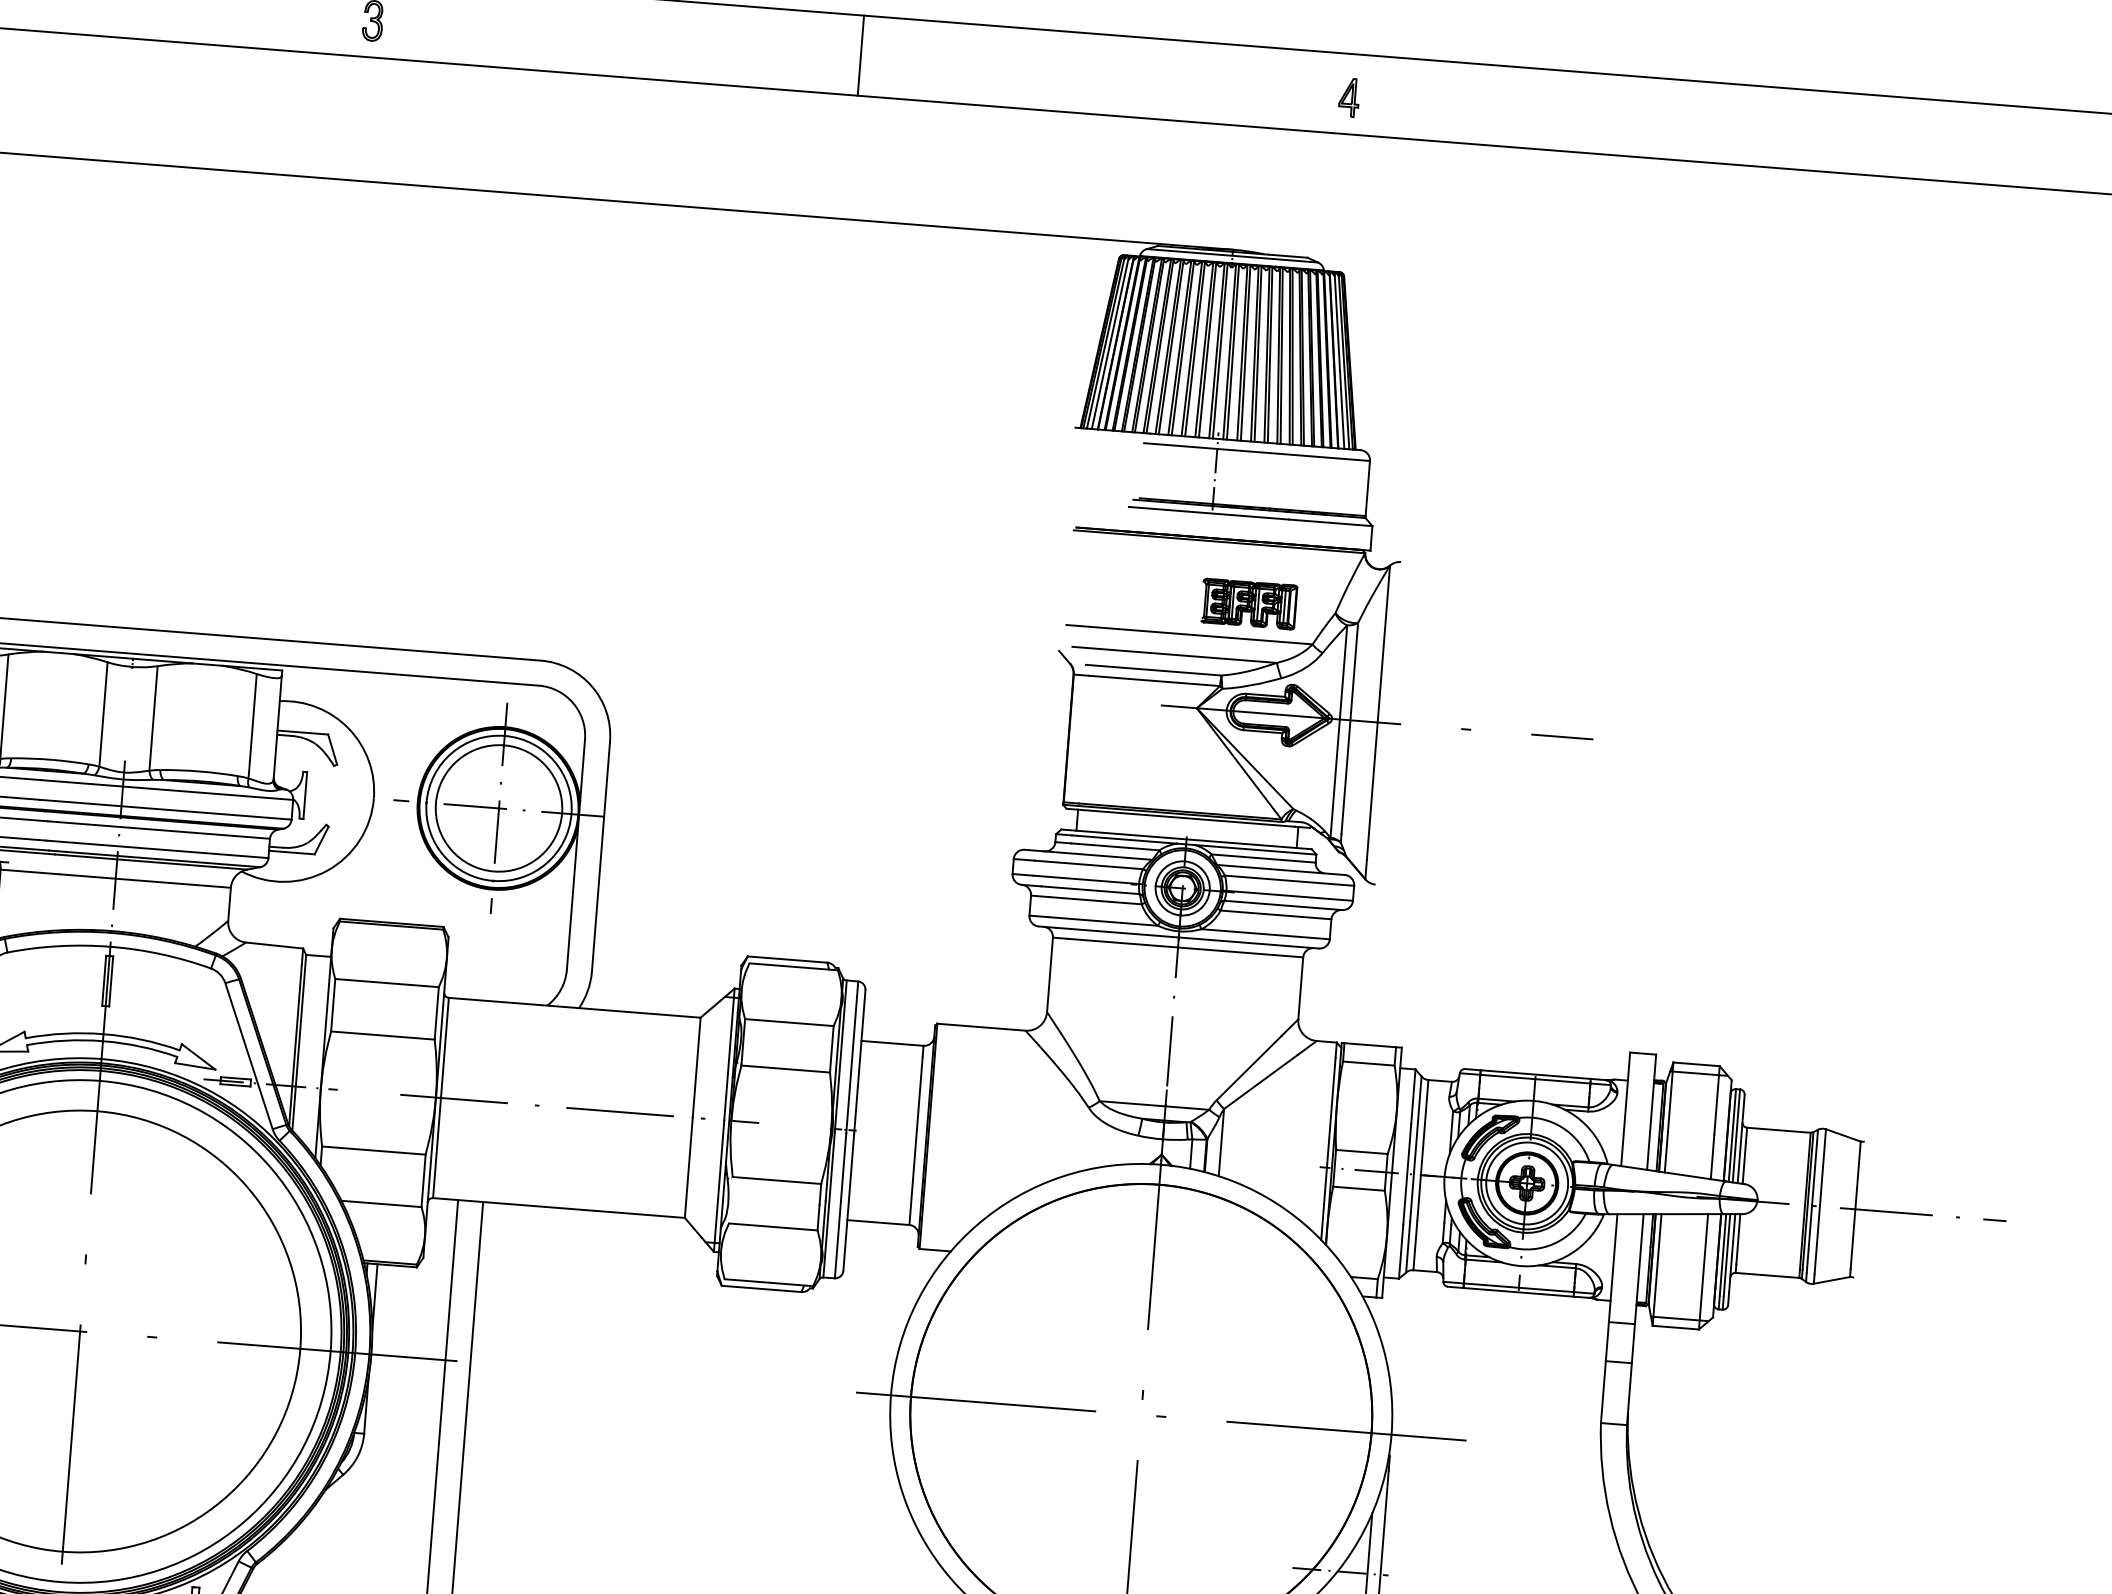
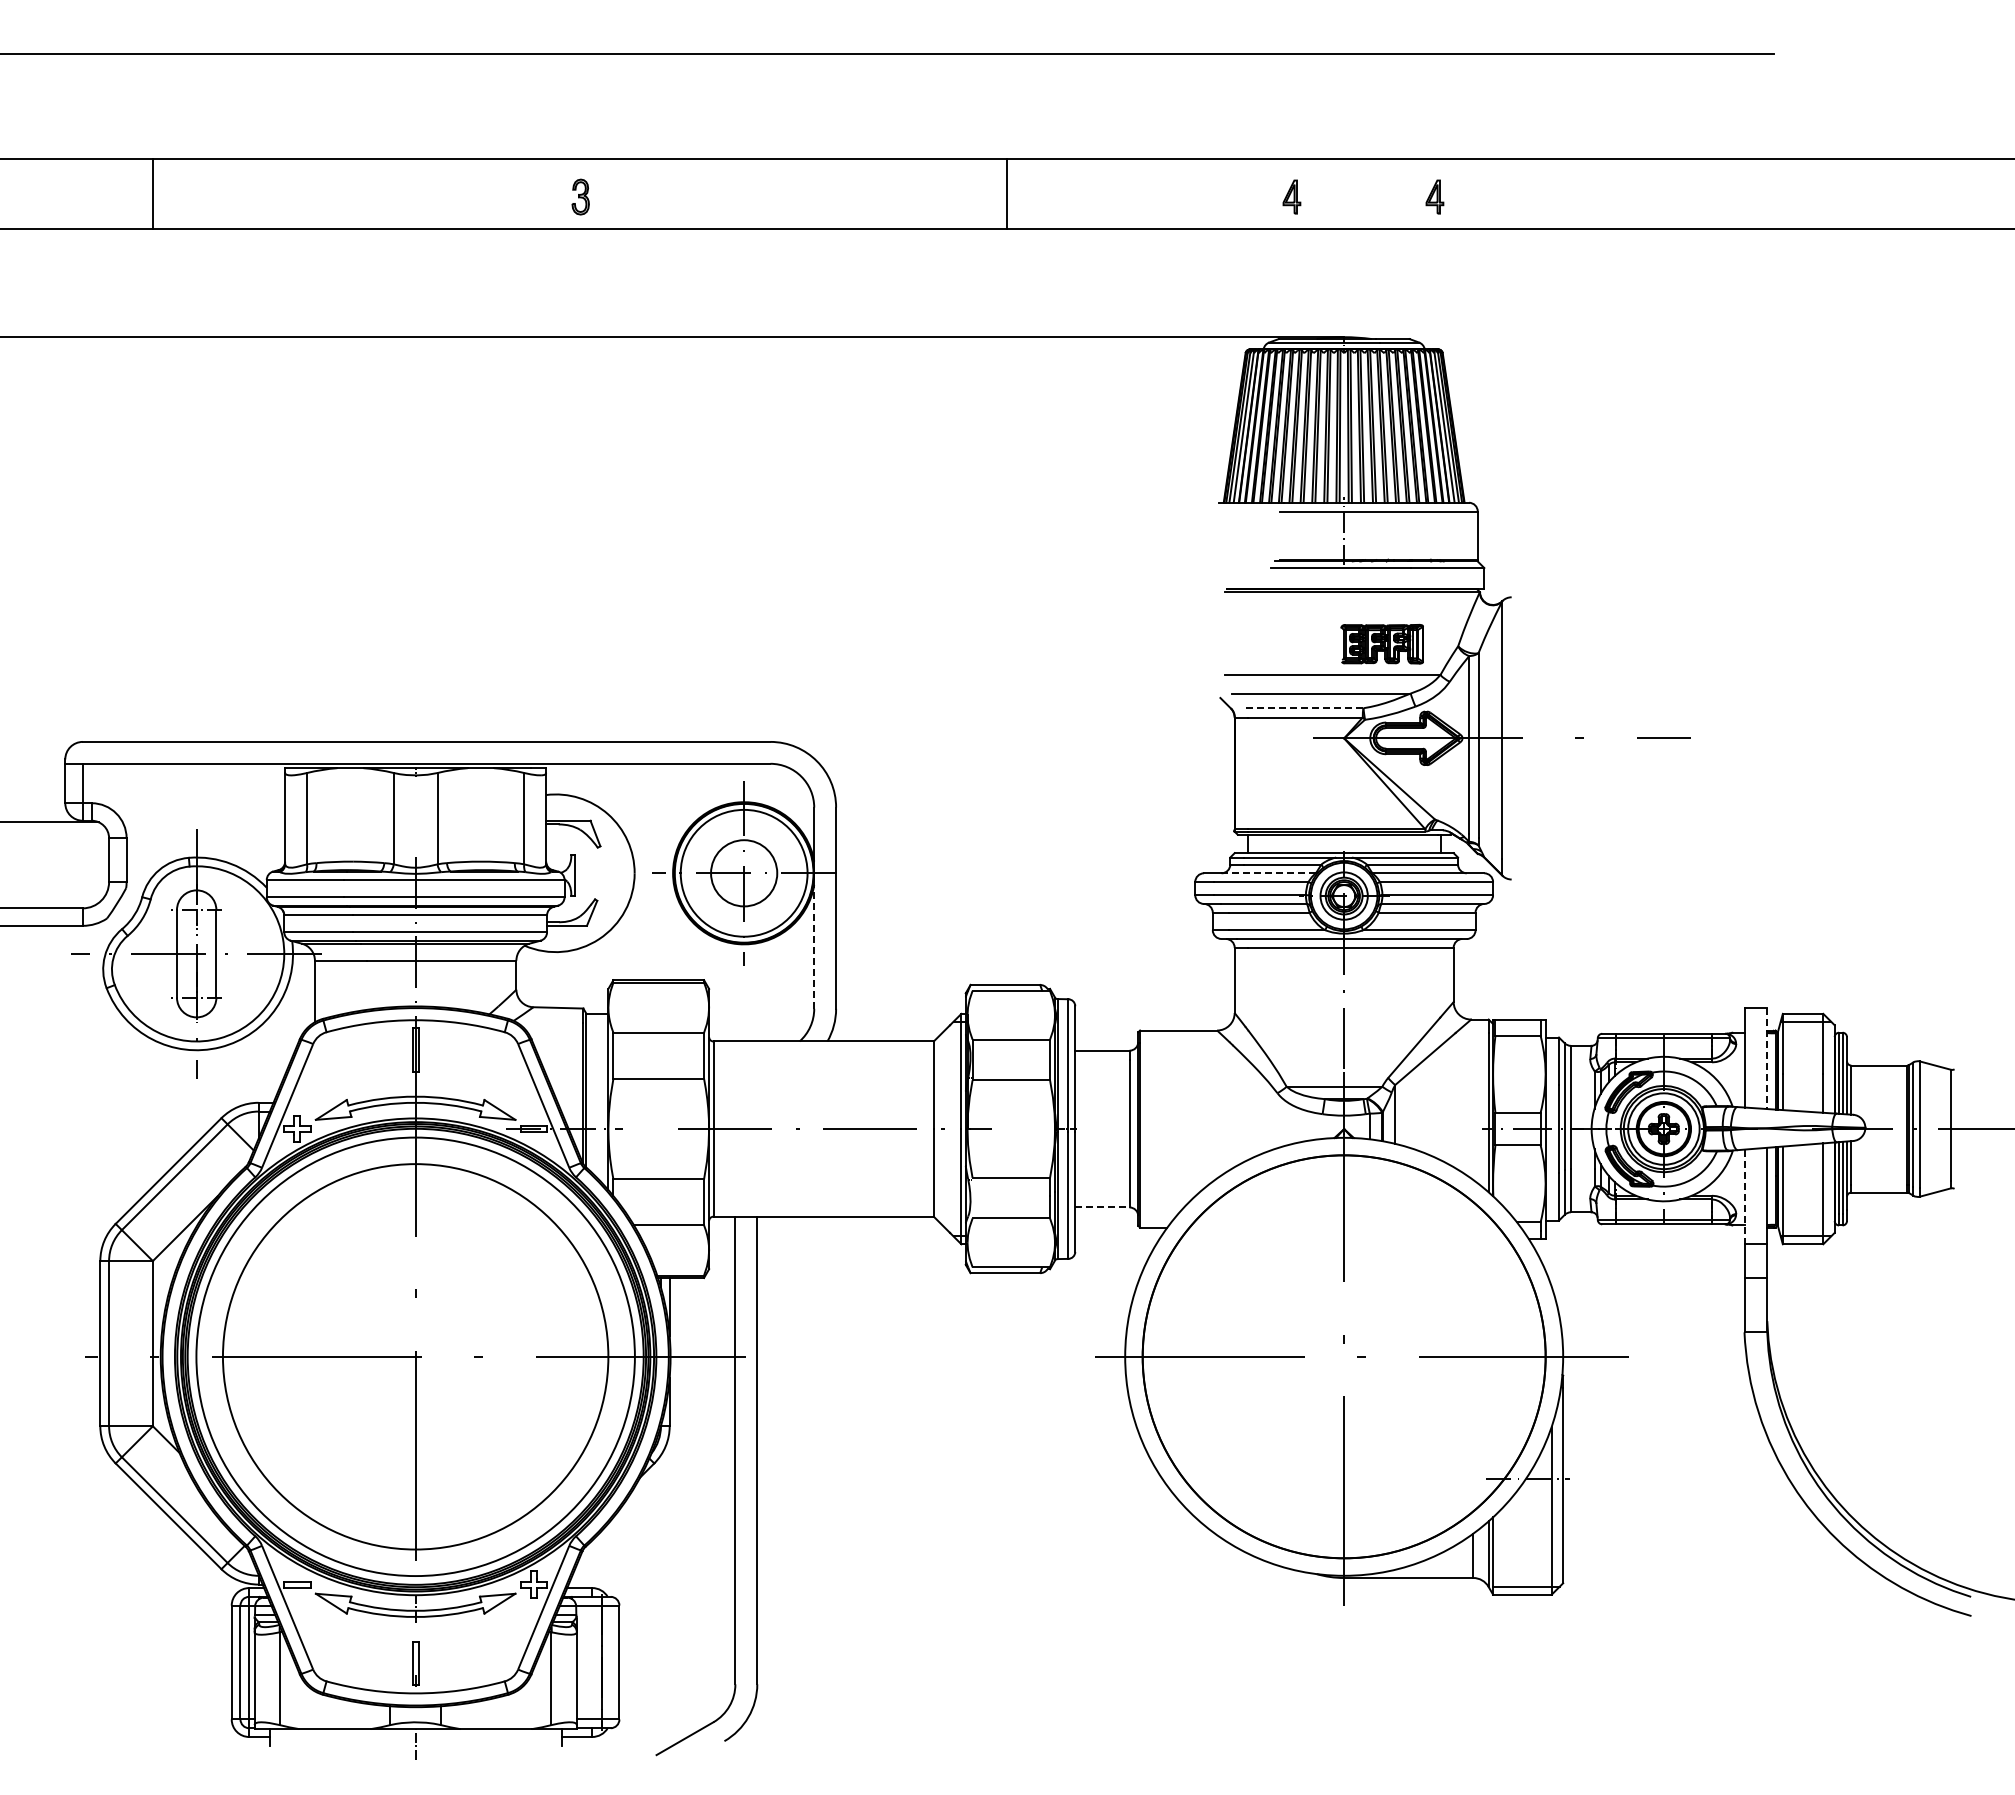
part: (1185, 84) -> (1291, 196), added
line: (1153, 670) -> (1303, 708), solid -> dashed
circle: (498, 808) -> (743, 873), size x0.6
line: (1097, 855) -> (1267, 873), solid -> dashed
line: (572, 899) -> (814, 947), solid -> dashed
line: (1651, 1113) -> (1767, 1059), solid -> dashed
line: (878, 1222) -> (1102, 1207), solid -> dashed
line: (1613, 1268) -> (1744, 1197), solid -> dashed

